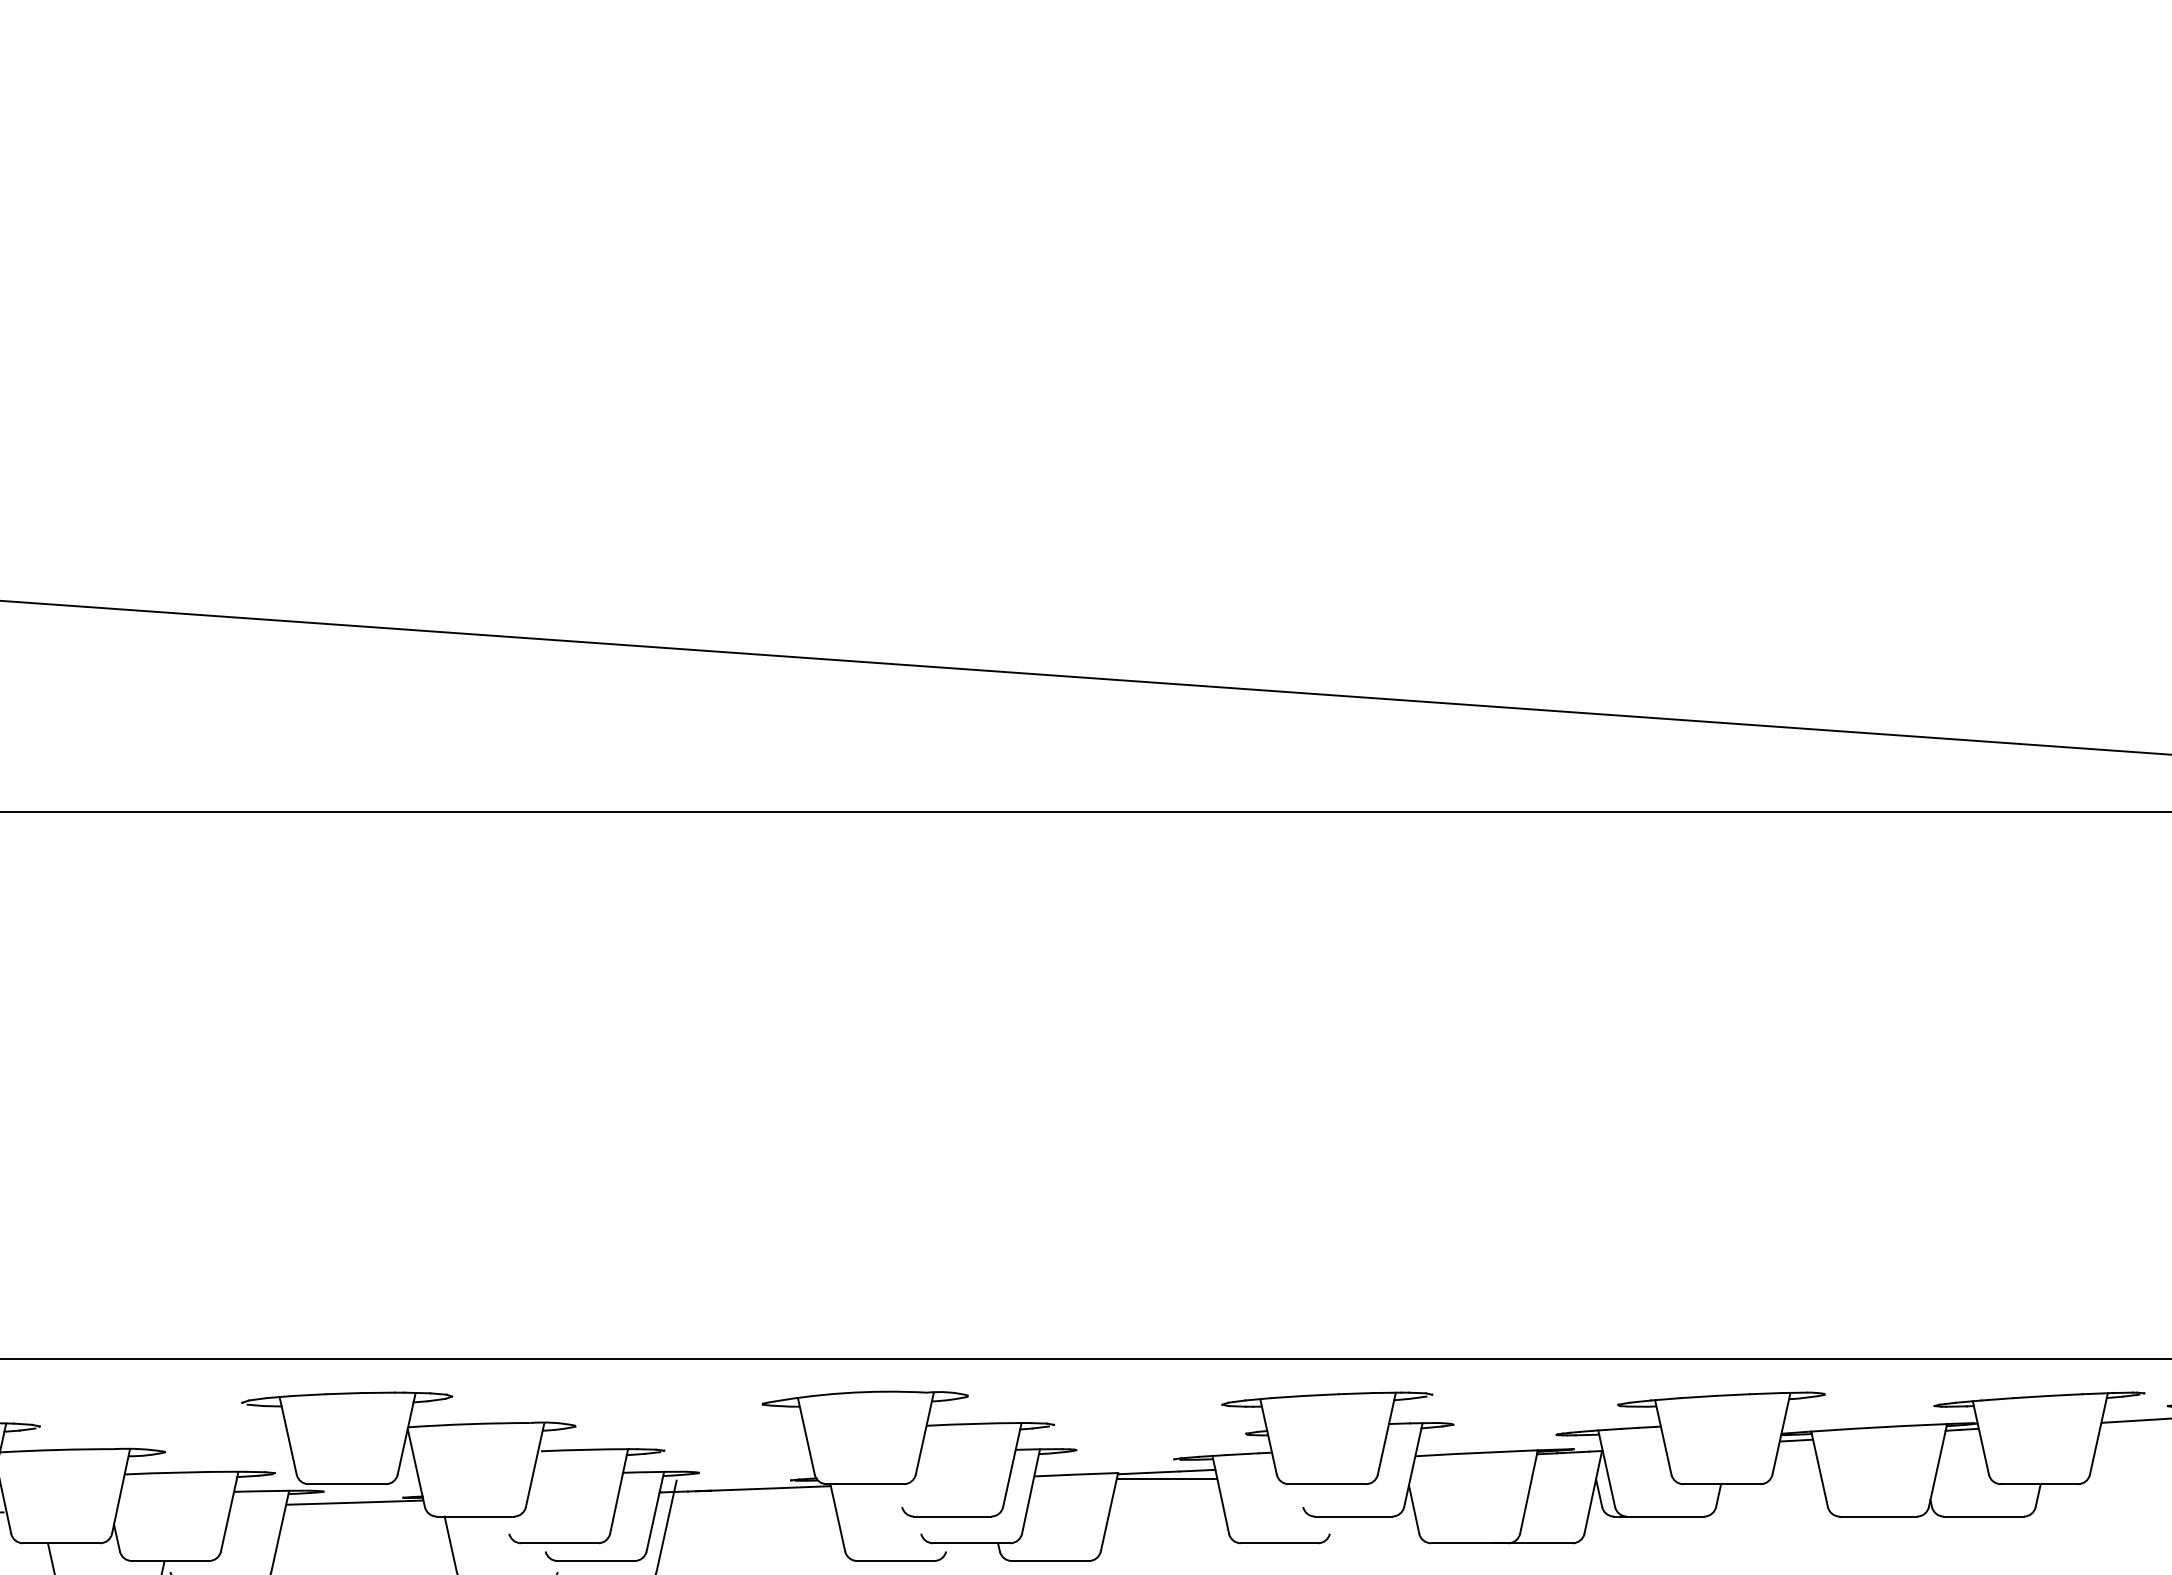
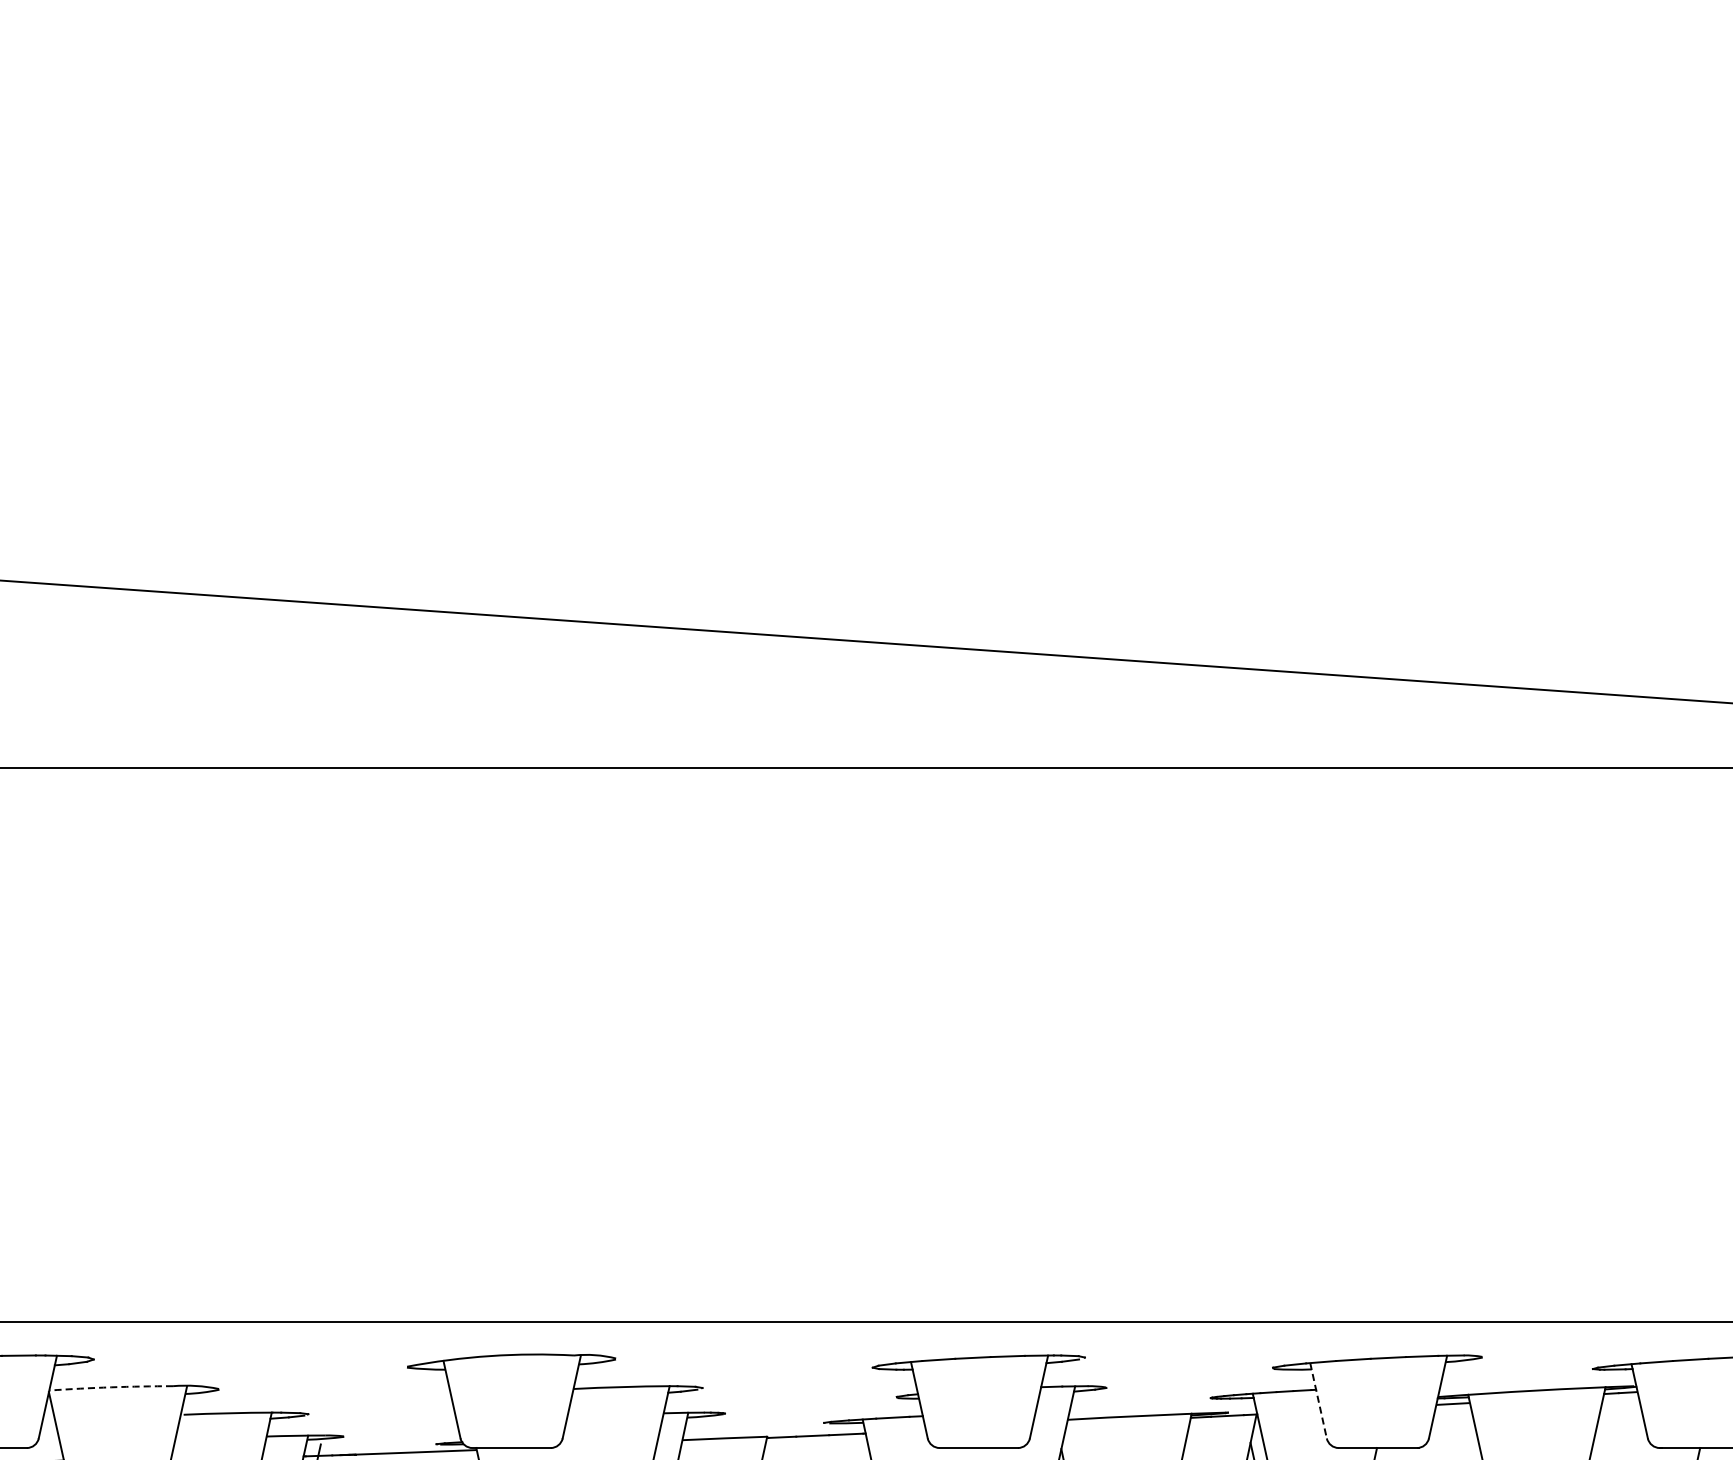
arc: (469, 1424) -> (111, 1387), solid -> dashed
line: (1663, 1437) -> (1318, 1400), solid -> dashed
line: (1166, 1478) -> (816, 1442), removed

